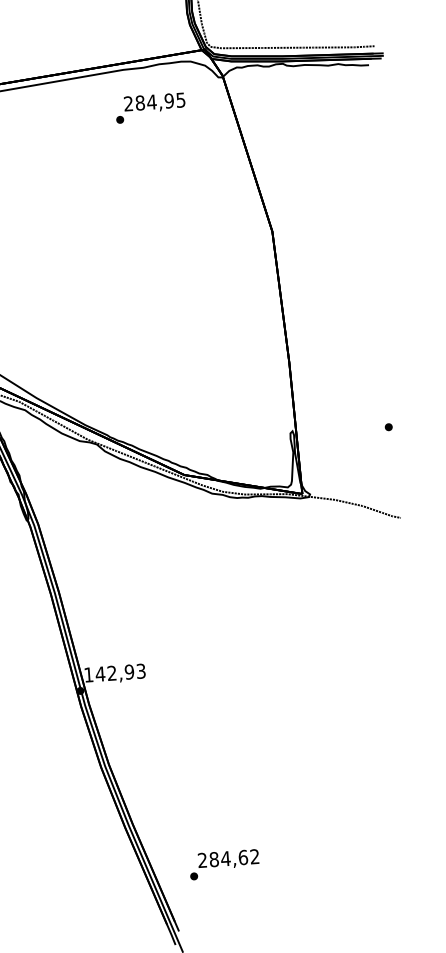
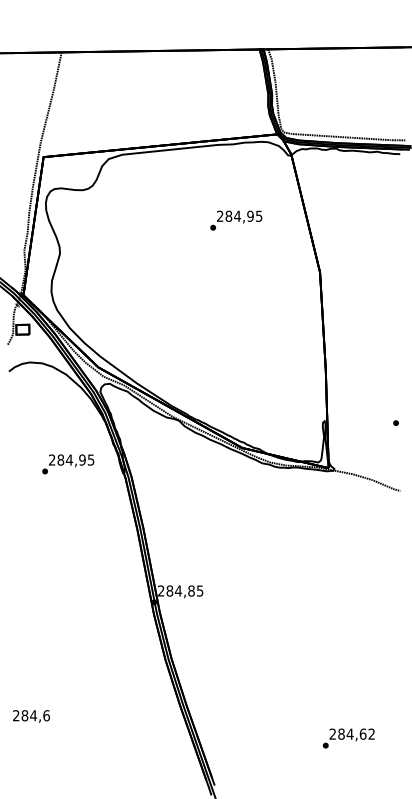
text: (150, 107) -> (236, 220), moved
text: (114, 672) -> (180, 590), 142,93 -> 284,85
text: (224, 864) -> (348, 738), moved

